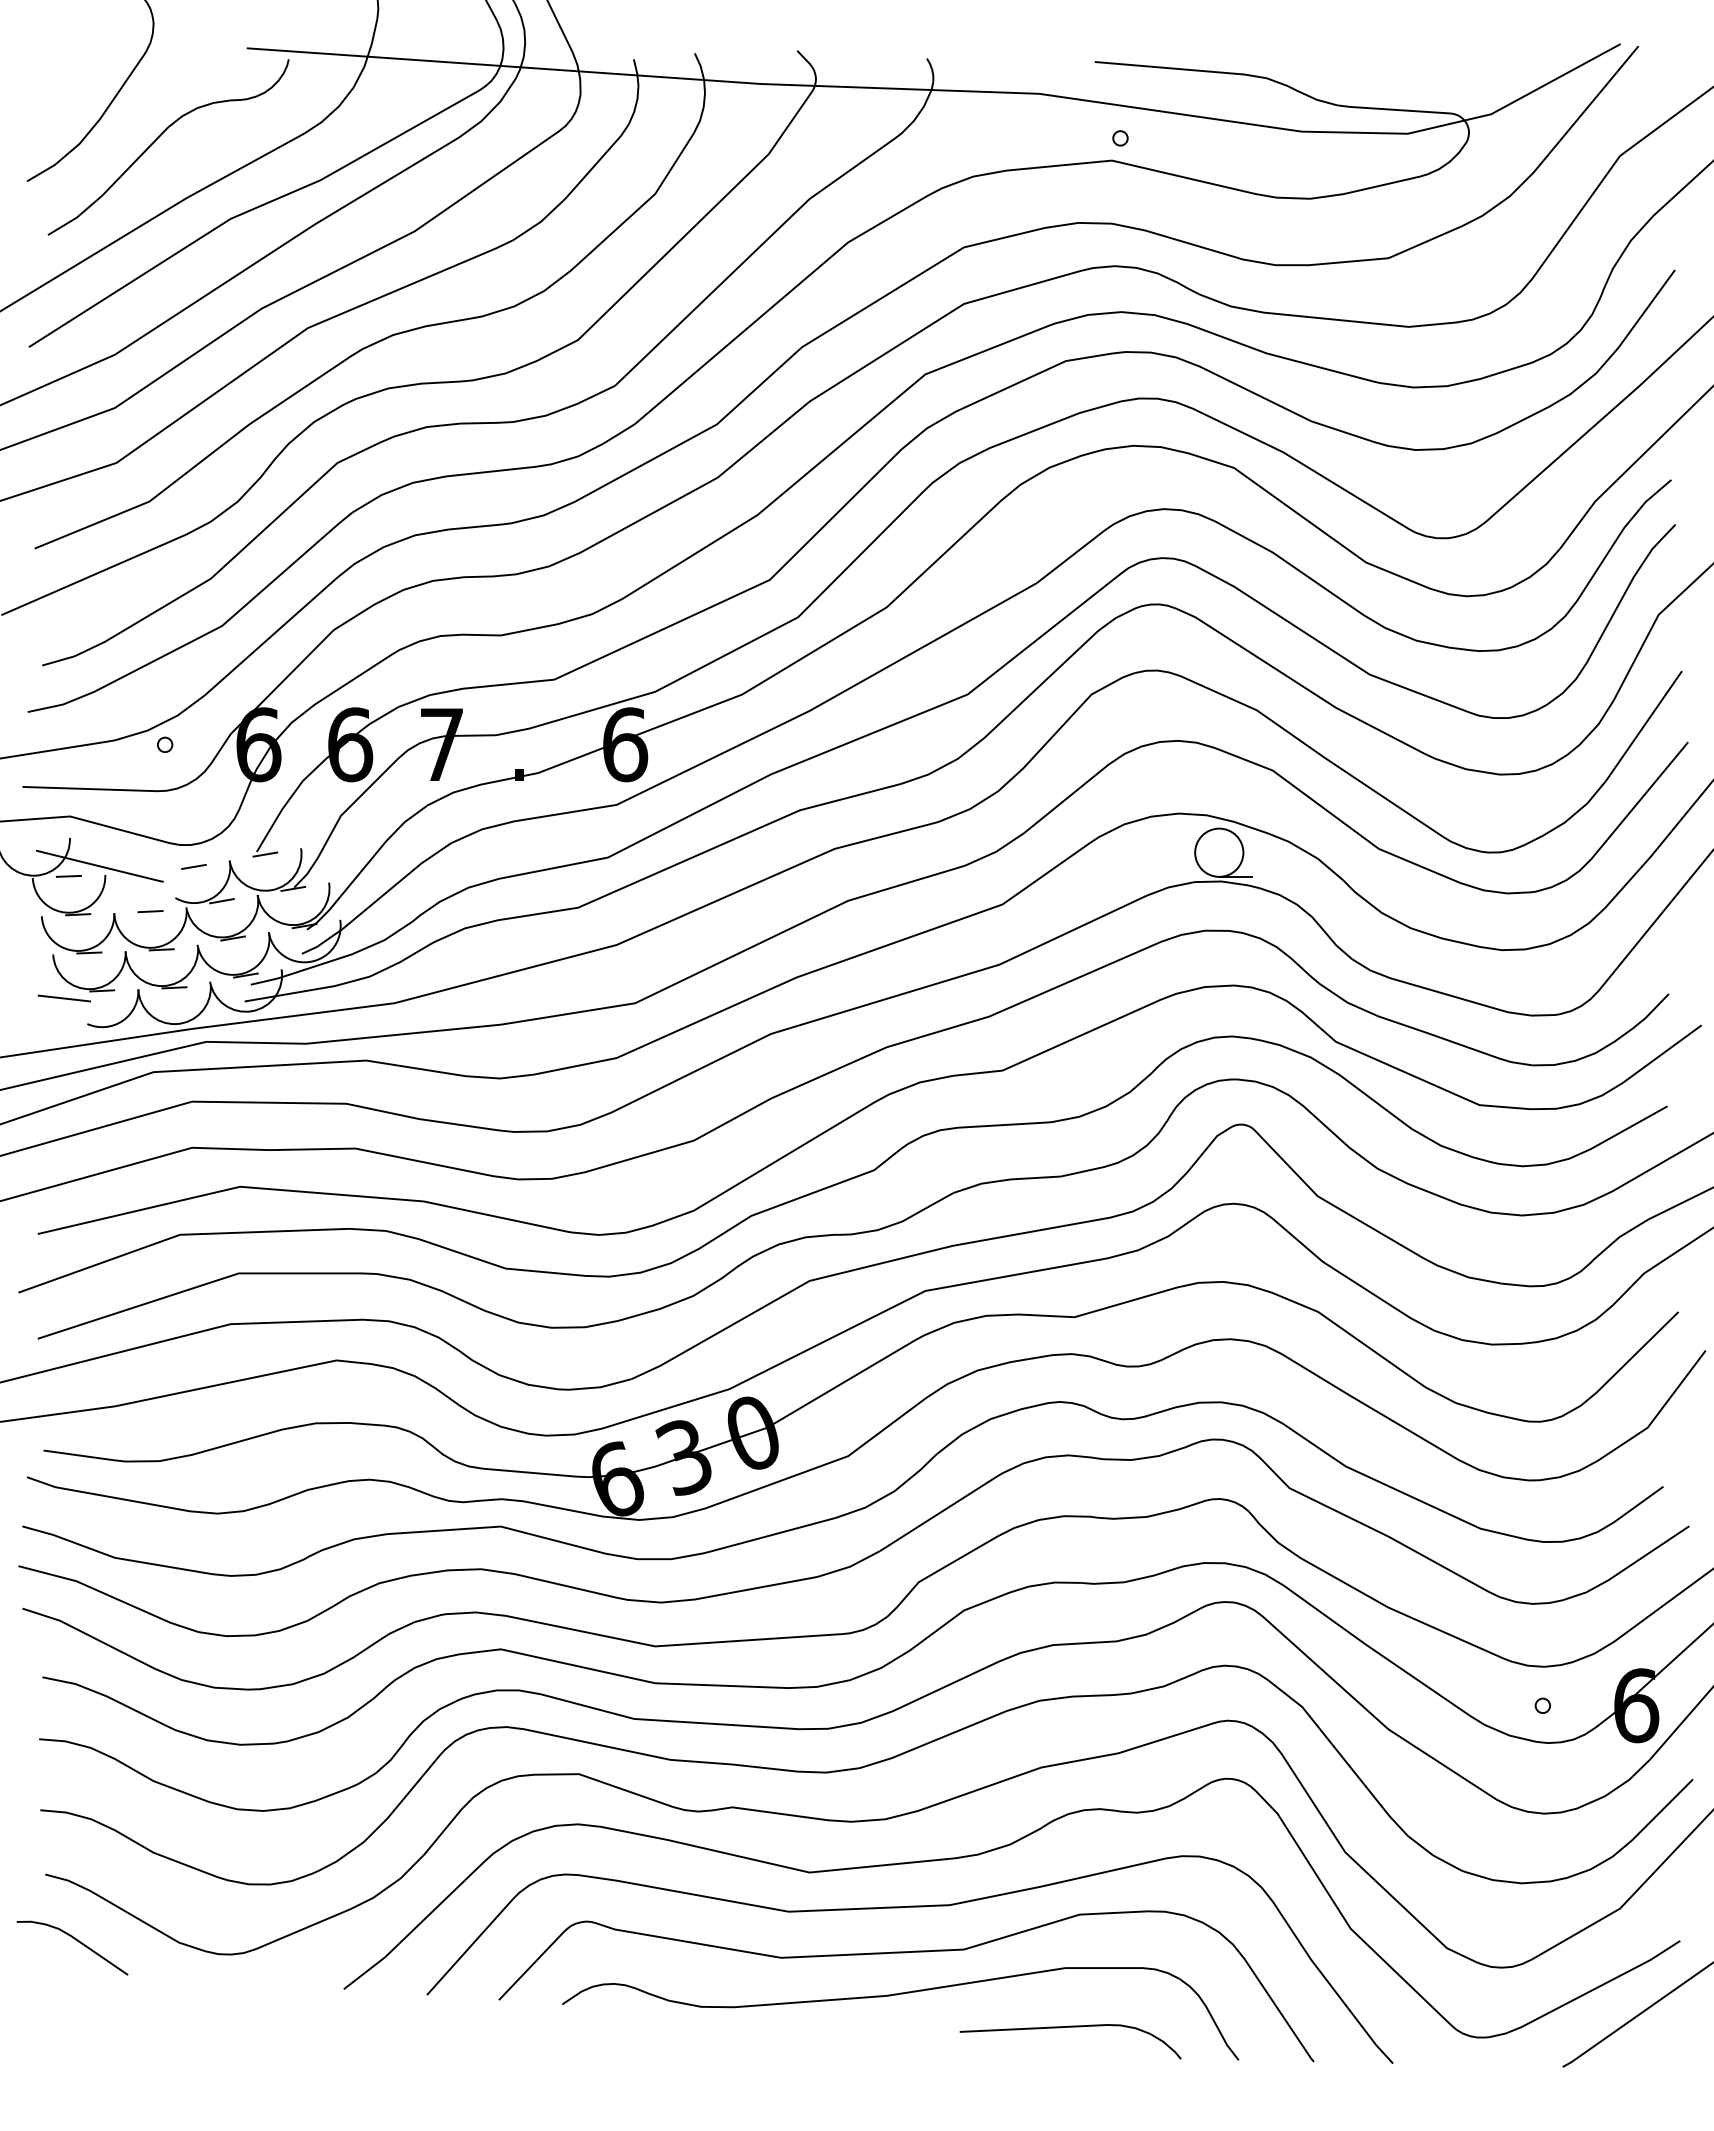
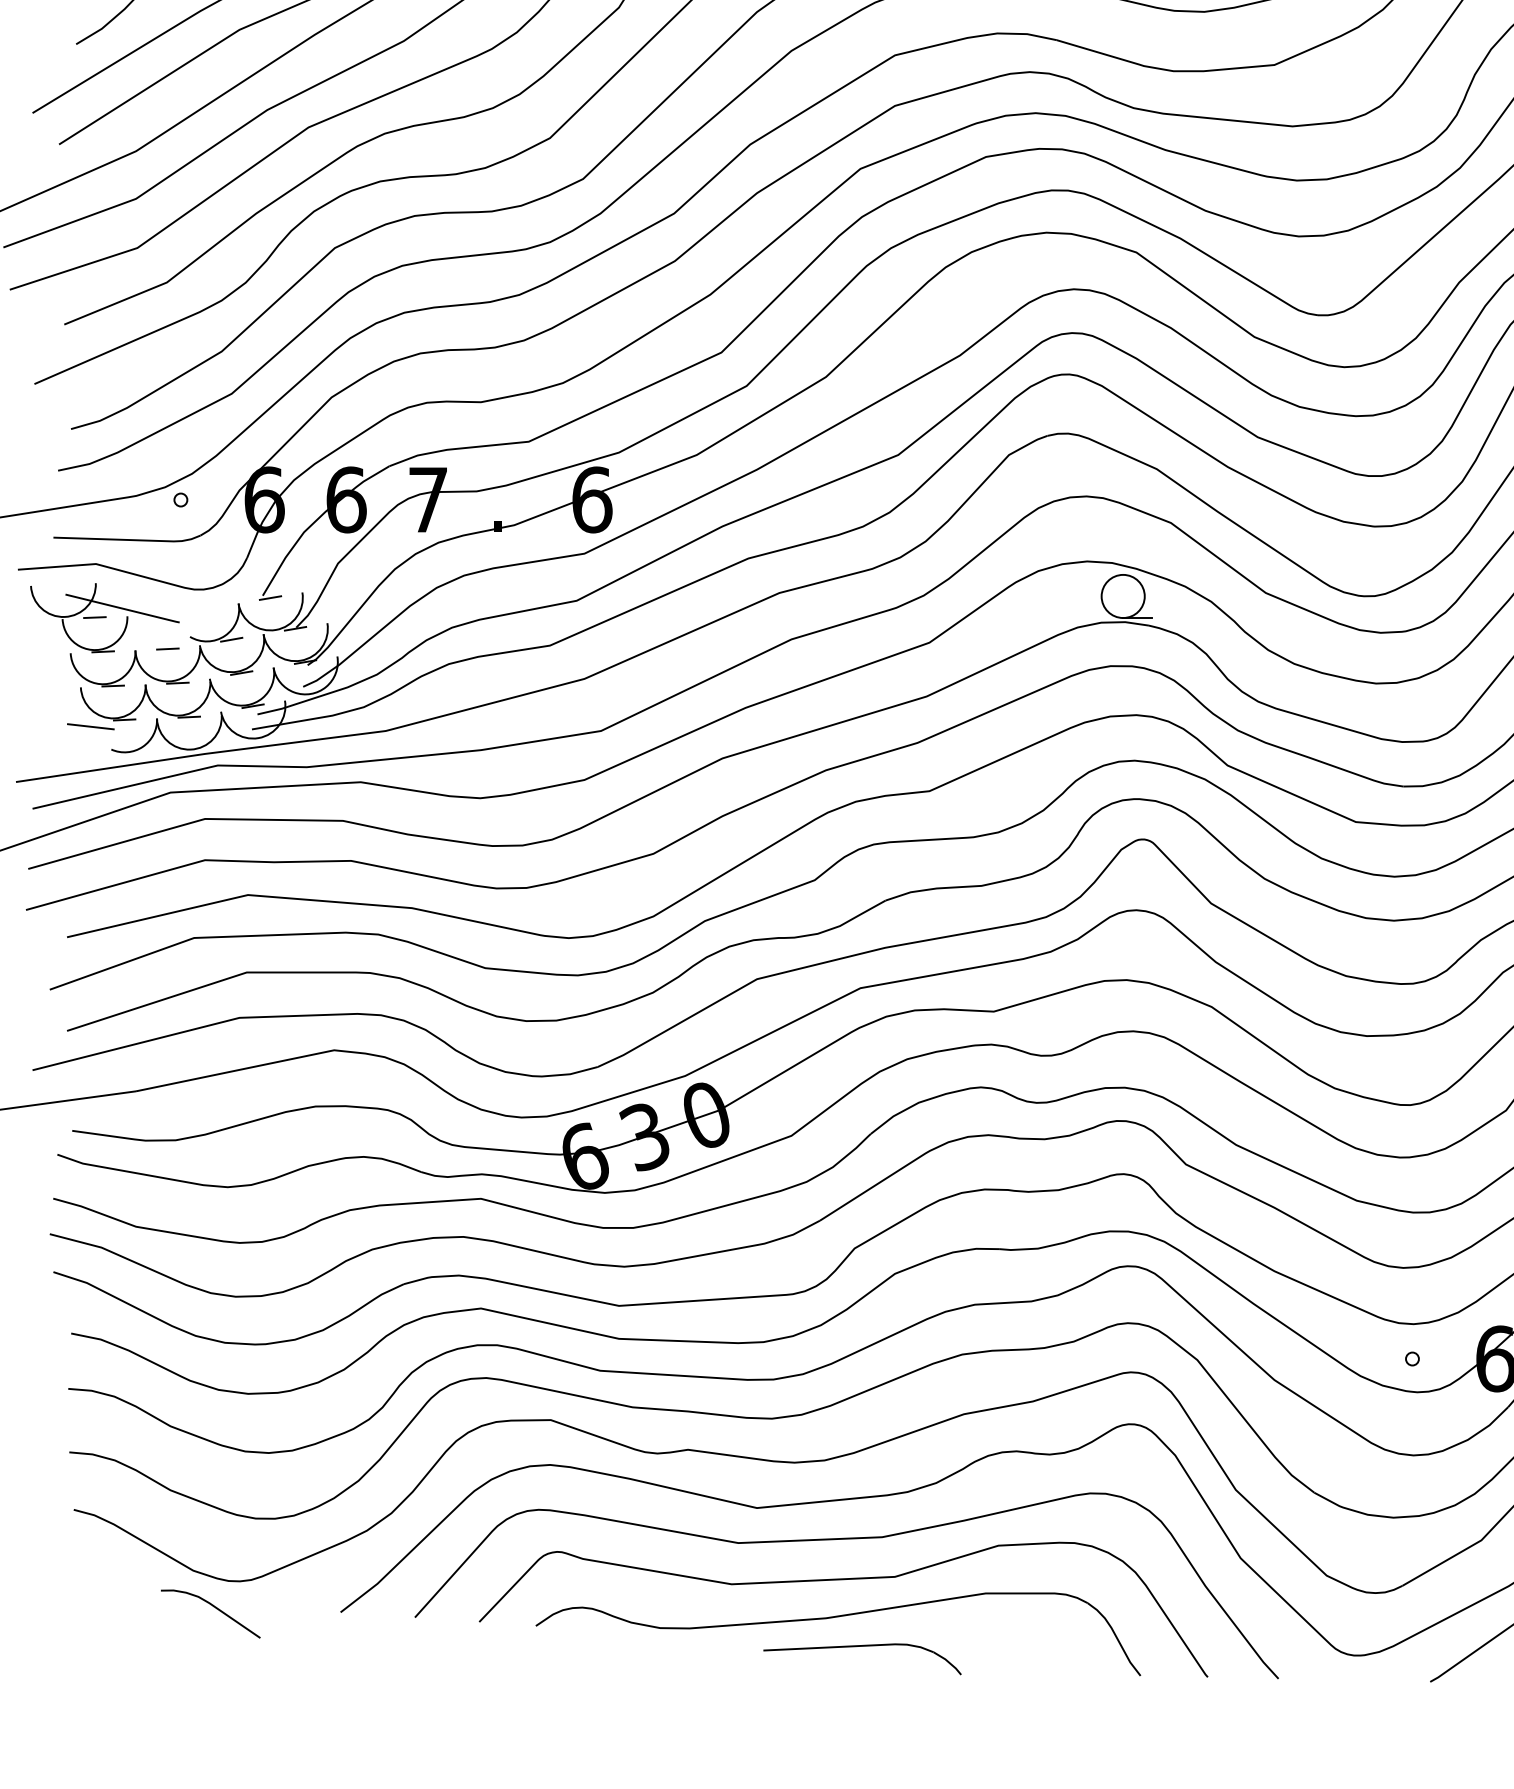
line: (193, 866) -> (206, 608), removed
curve: (75, 1940) -> (213, 1607), moved
part: (1070, 2027) -> (862, 1646), moved

